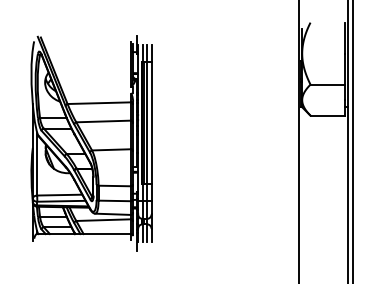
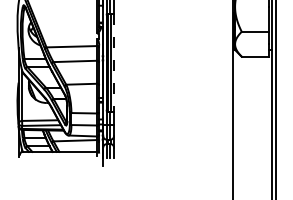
line: (151, 122) -> (113, 62), solid -> dashed

